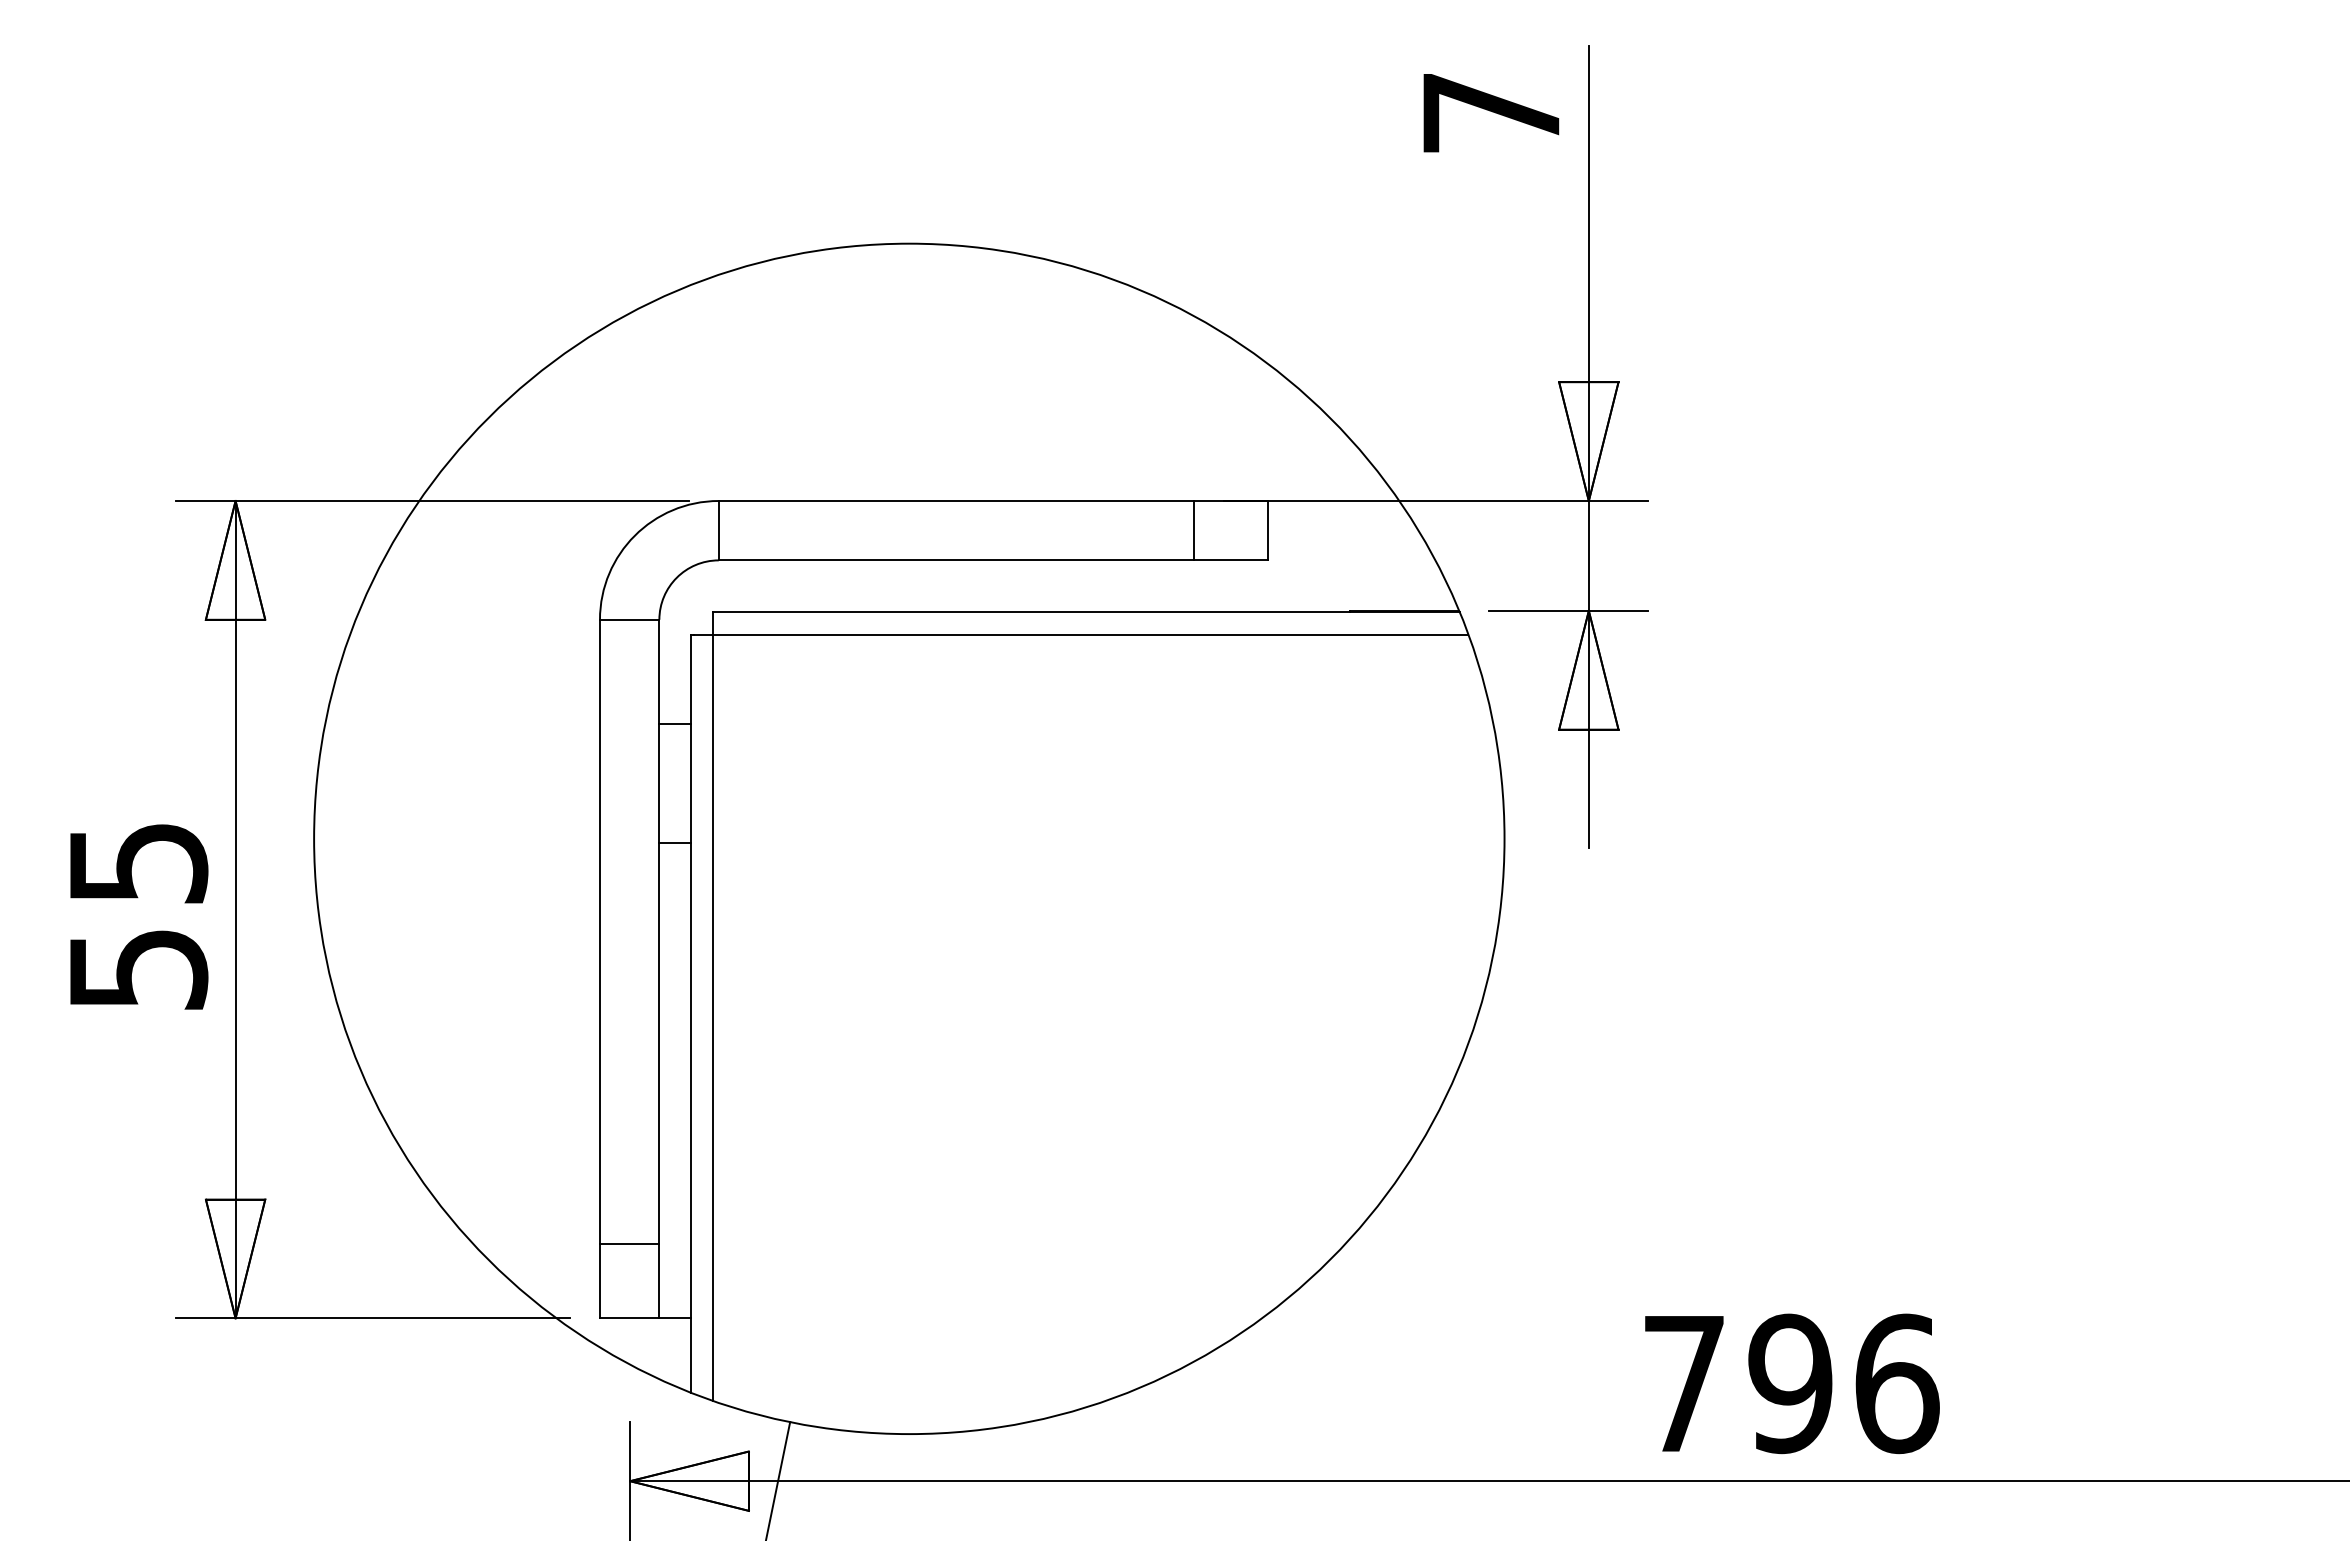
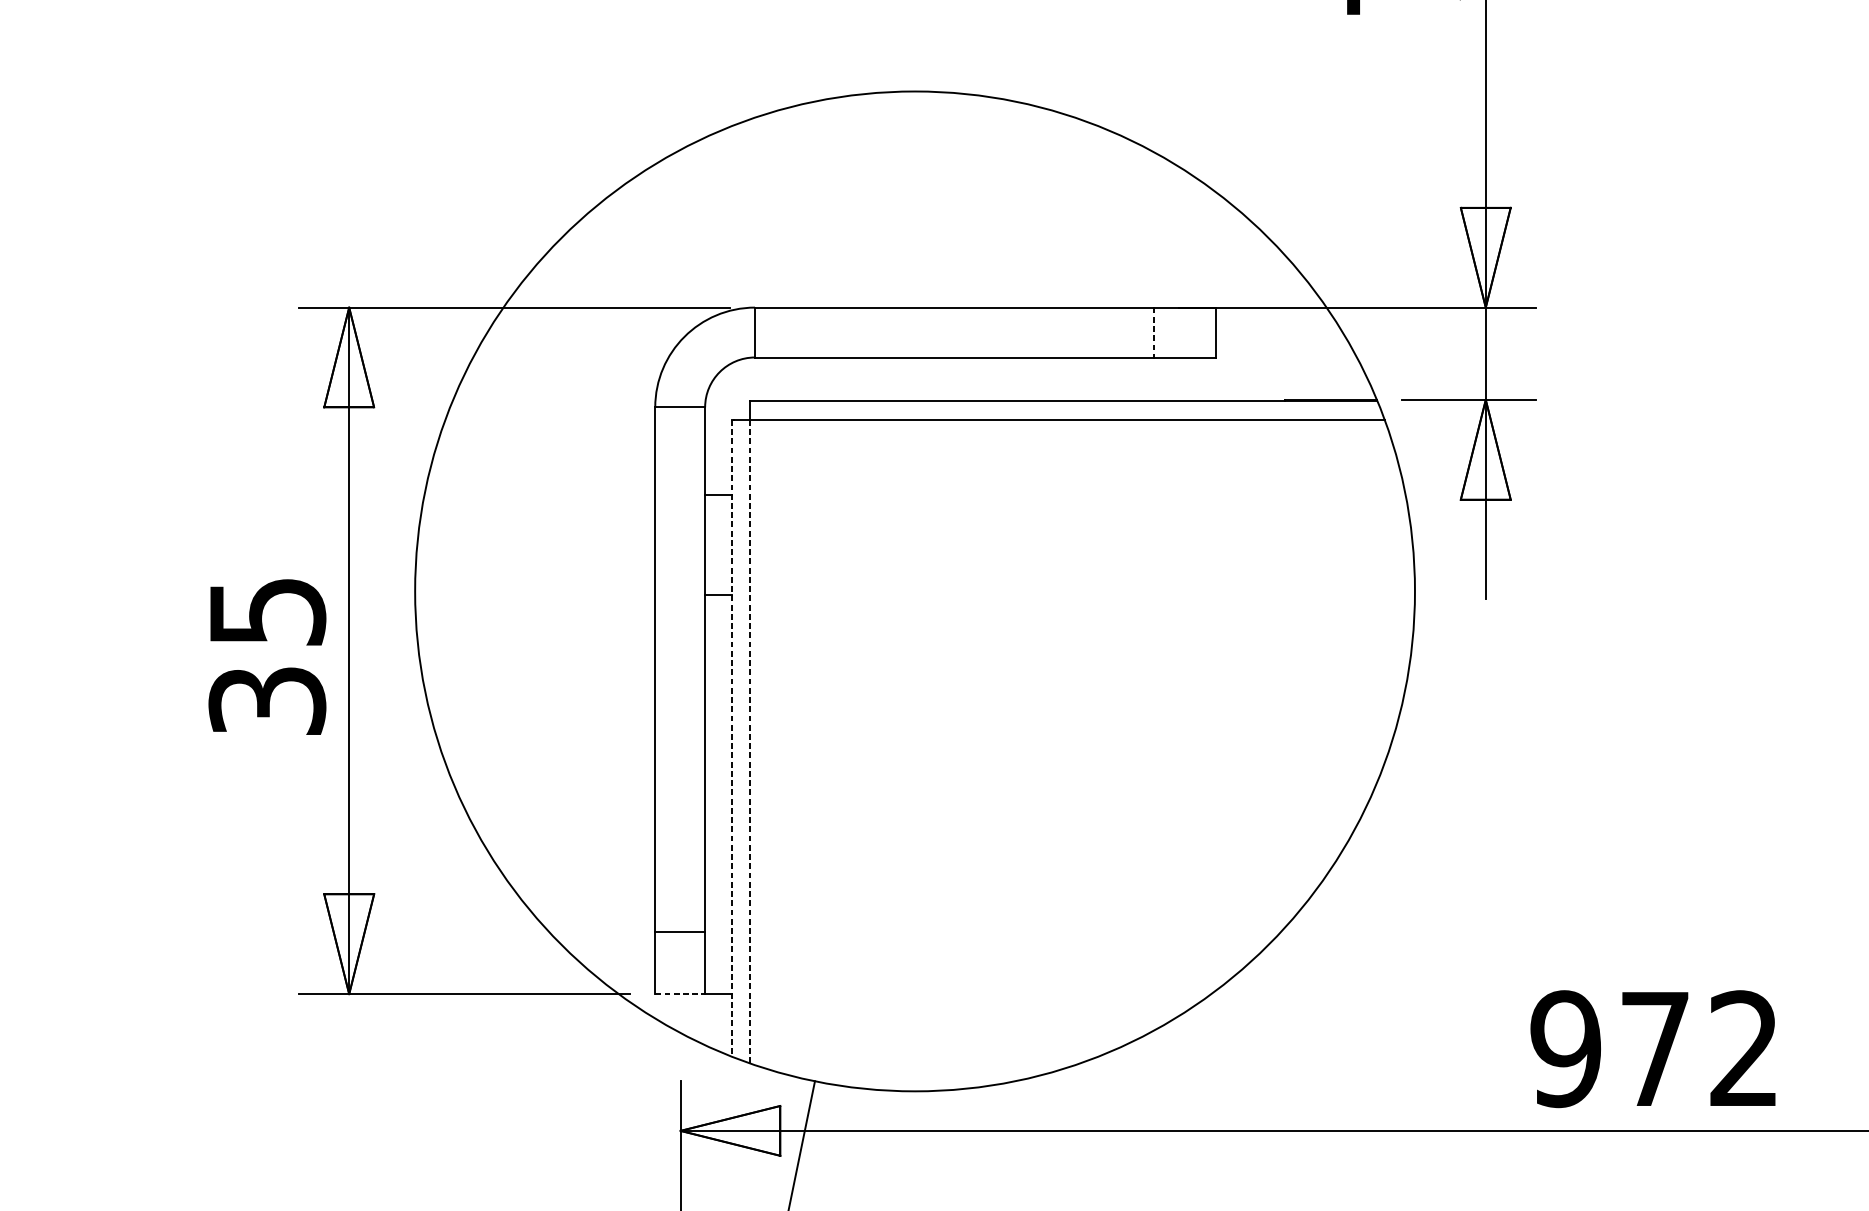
line: (1193, 530) -> (1153, 332), solid -> dashed
text: (138, 969) -> (267, 701), 55 -> 35
line: (690, 1013) -> (731, 738), solid -> dashed
line: (713, 1018) -> (750, 742), solid -> dashed
line: (629, 1318) -> (680, 994), solid -> dashed
text: (1790, 1383) -> (1655, 1048), 796 -> 972

